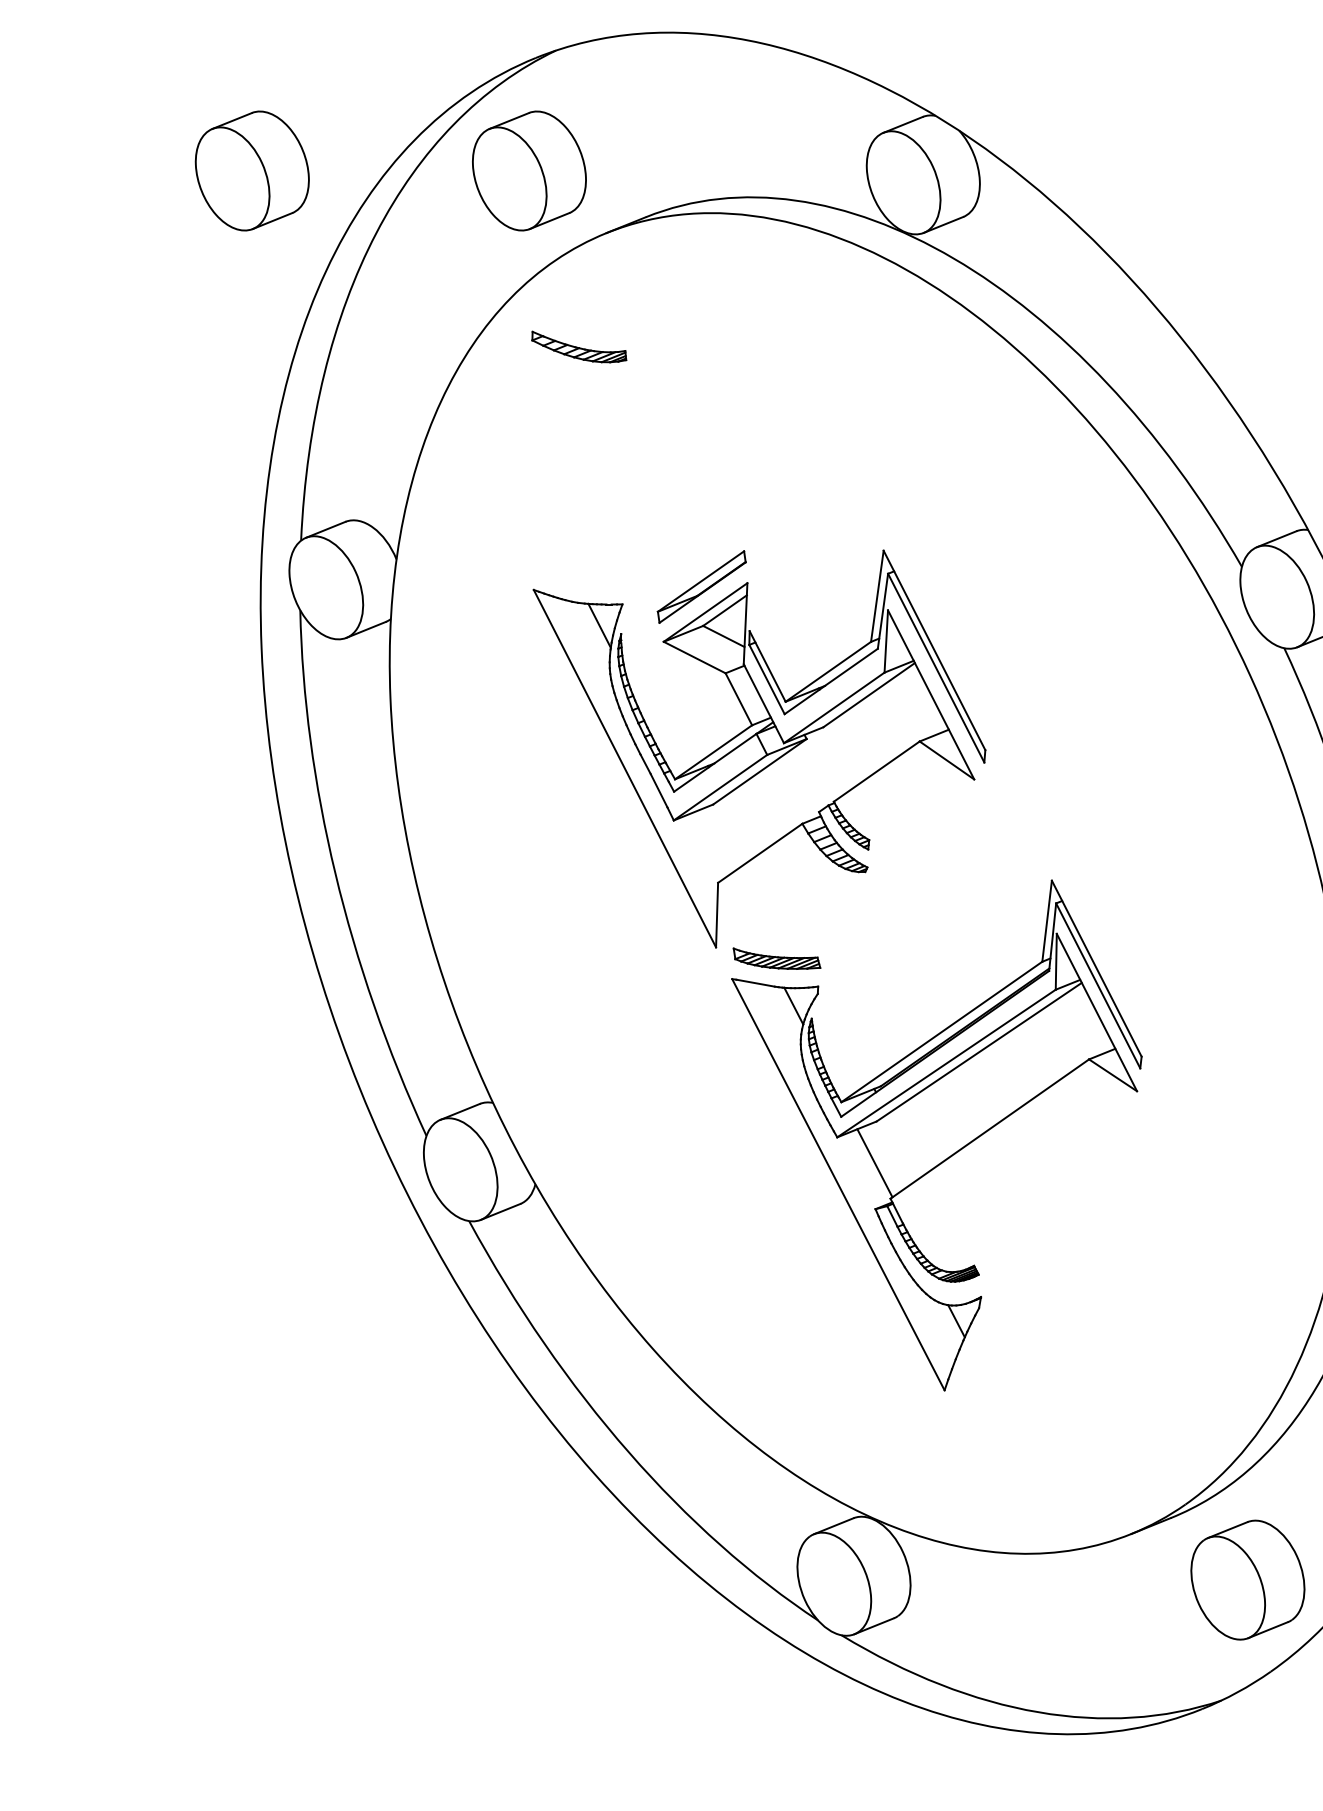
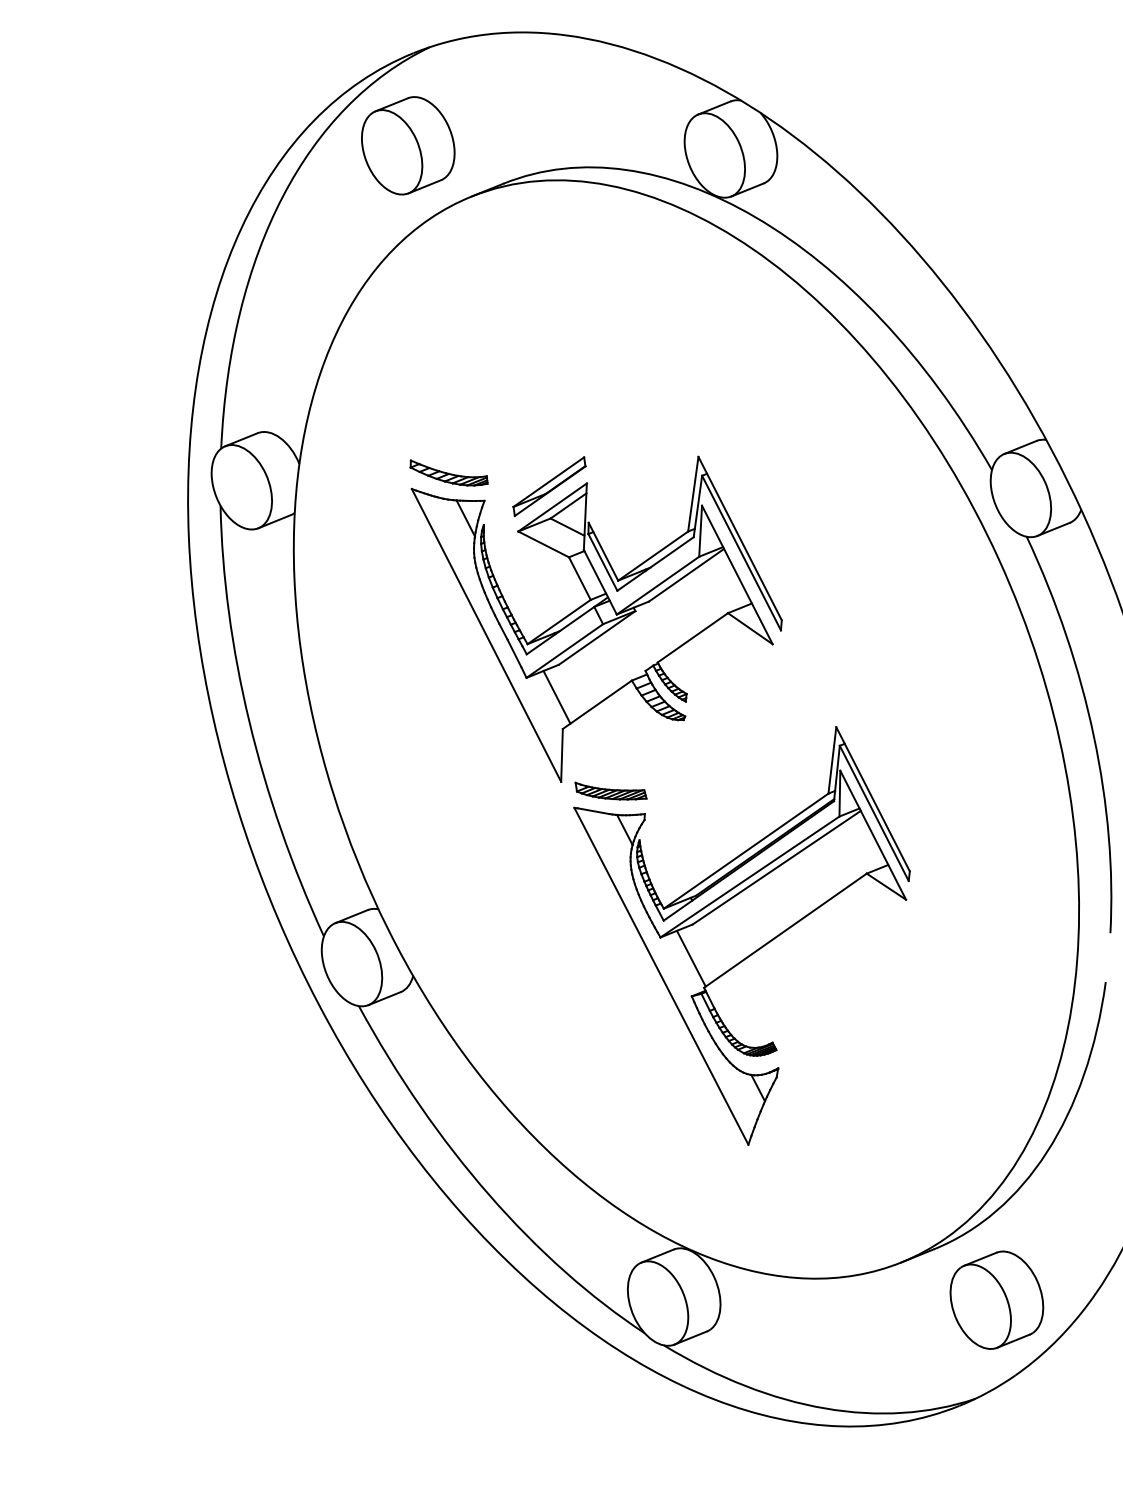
part: (252, 170) -> (181, 145), removed
part: (578, 346) -> (448, 472), moved
line: (710, 843) -> (556, 696), added

